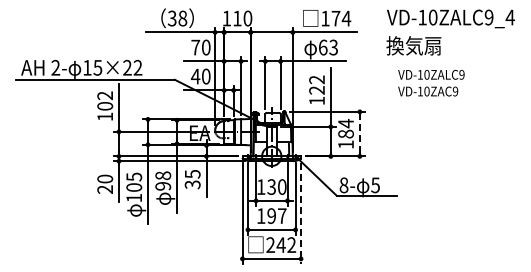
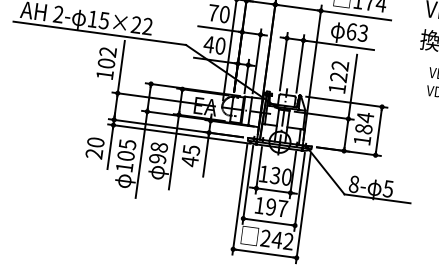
line: (359, 133) -> (378, 130), dashed -> solid
text: (192, 184) -> (189, 161), 35 -> 45
line: (301, 213) -> (303, 208), dashed -> solid

